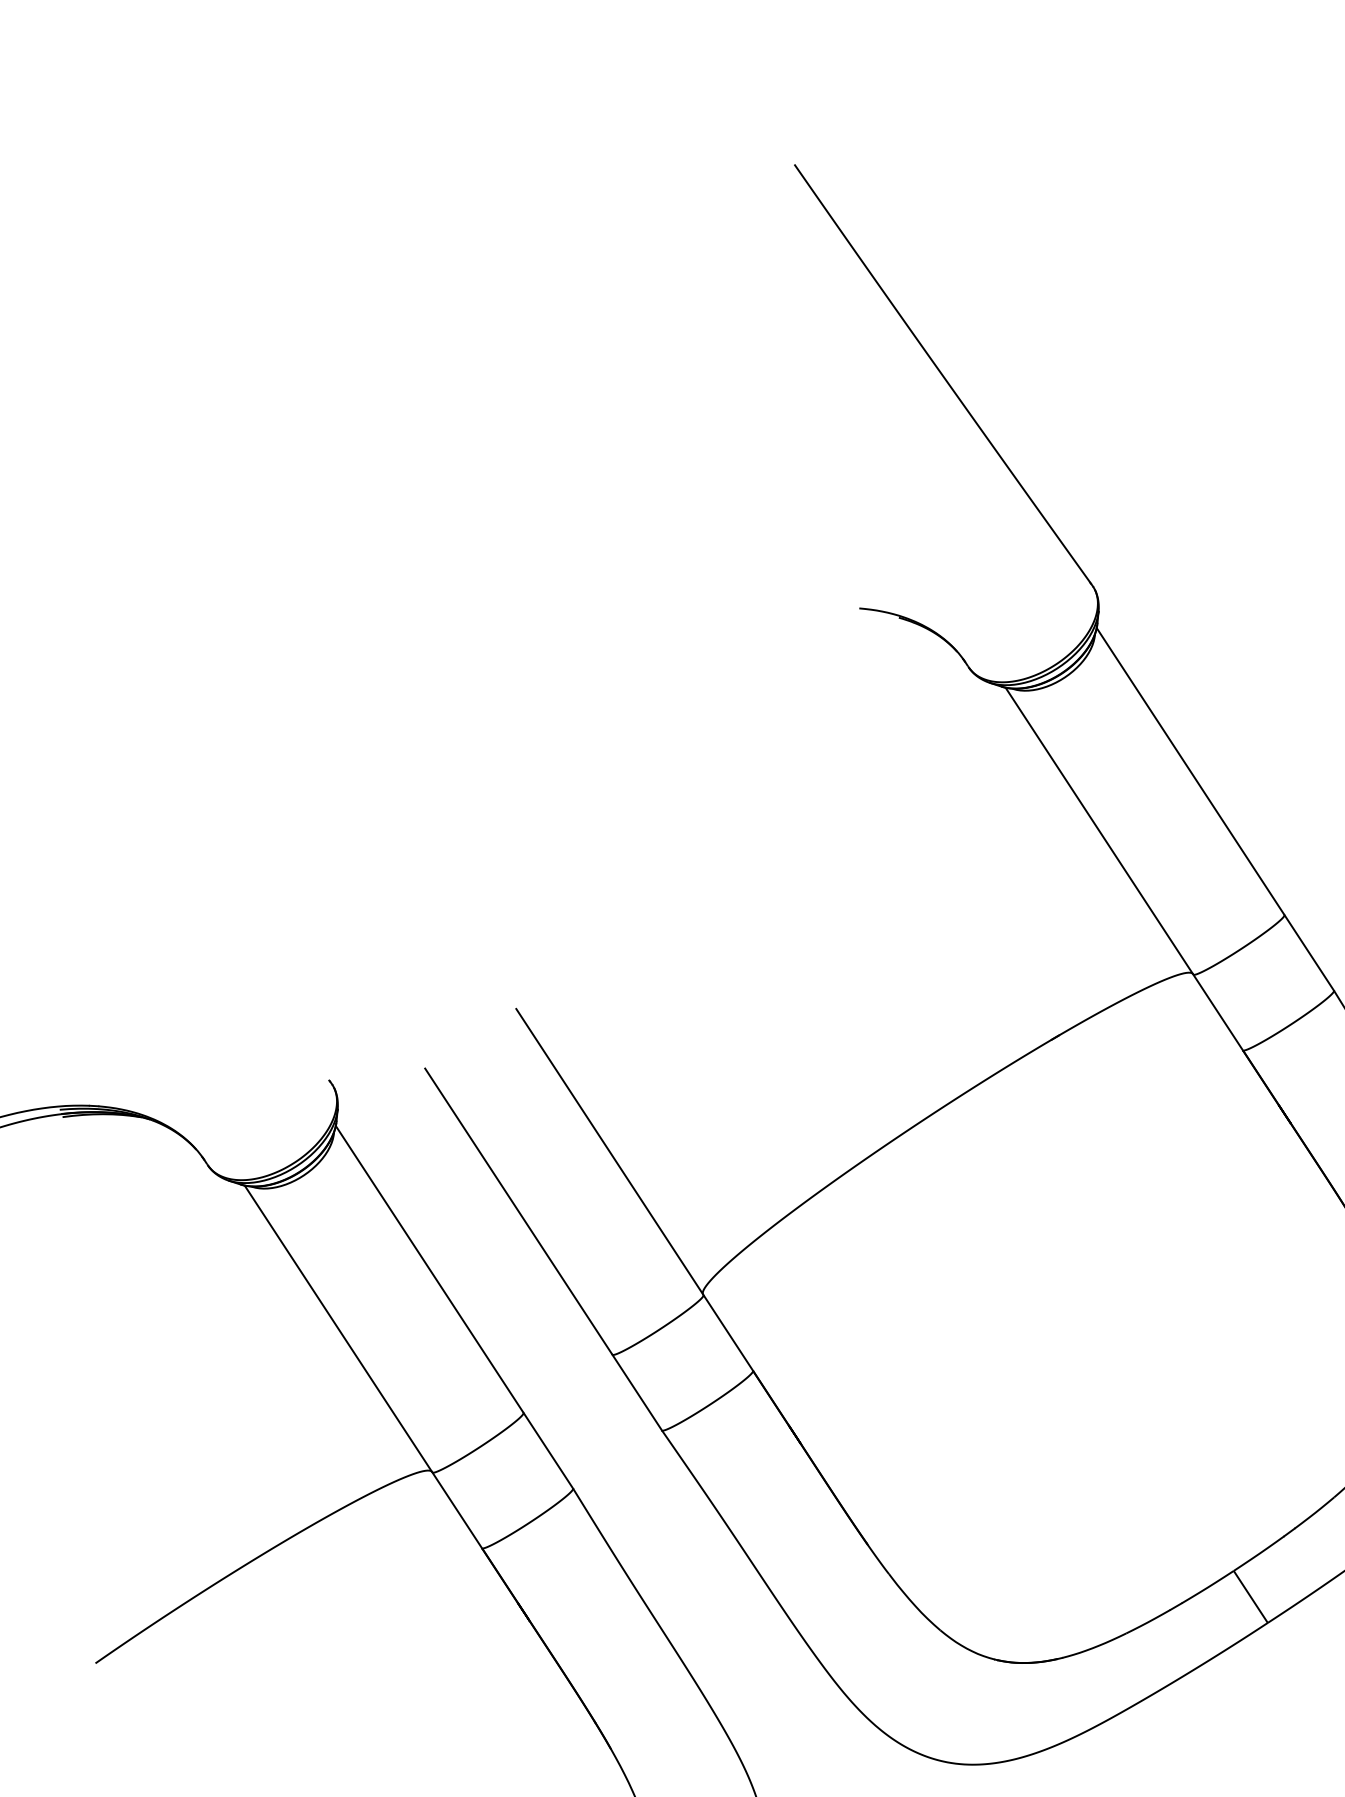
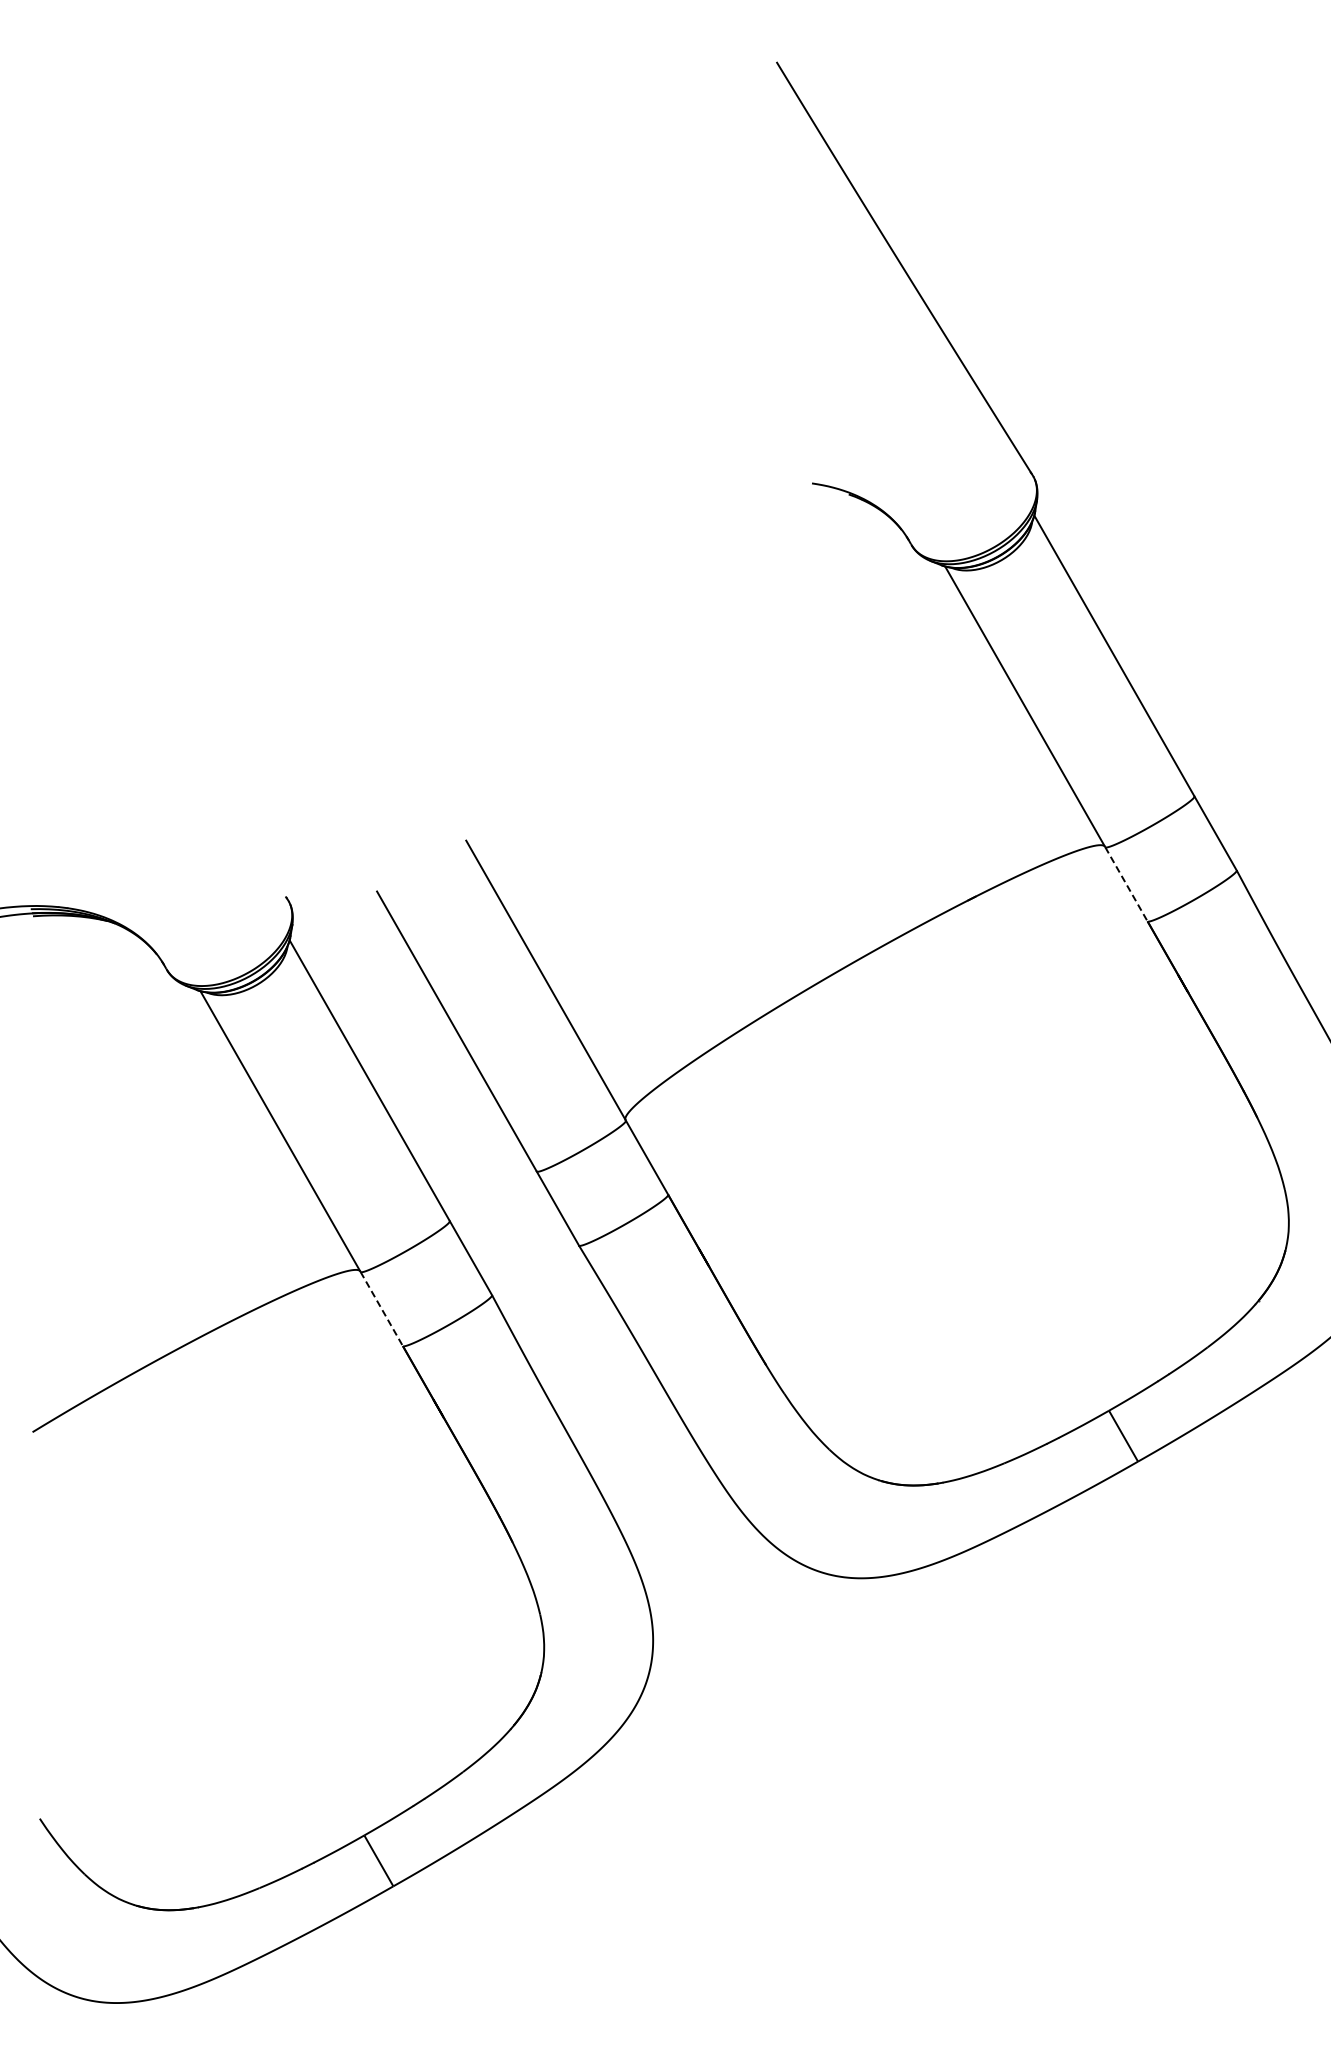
line: (1218, 1012) -> (1126, 884), solid -> dashed
line: (456, 1510) -> (381, 1309), solid -> dashed

